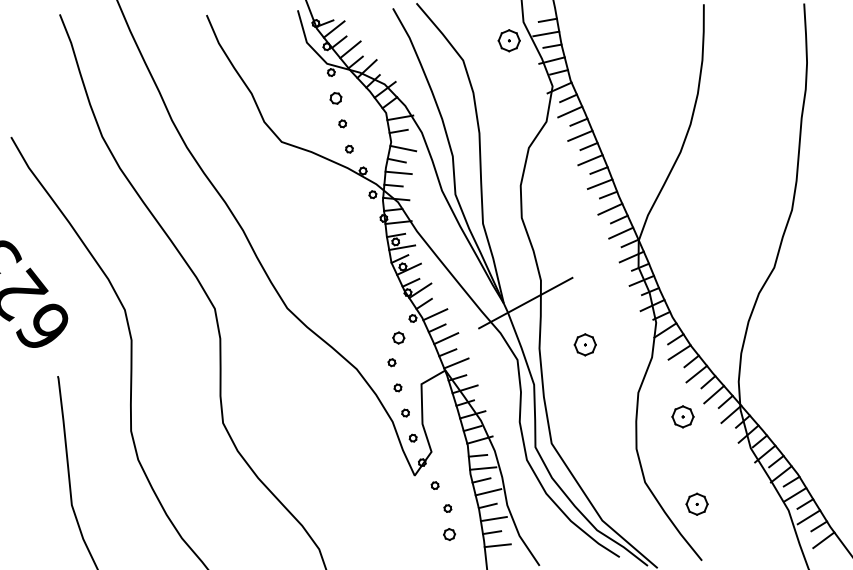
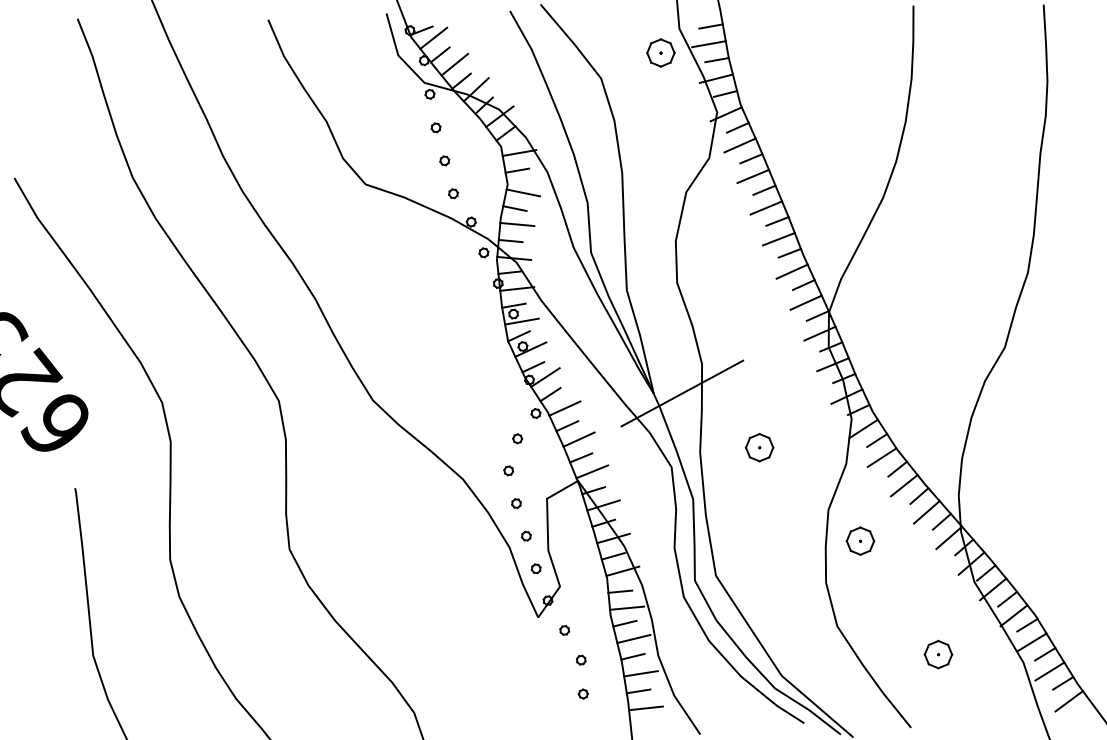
part: (335, 98) -> (435, 127), size x0.62
part: (398, 337) -> (517, 438), size x0.62
part: (682, 416) -> (859, 540), moved
part: (696, 503) -> (937, 653), moved
part: (449, 534) -> (583, 693), size x0.62

